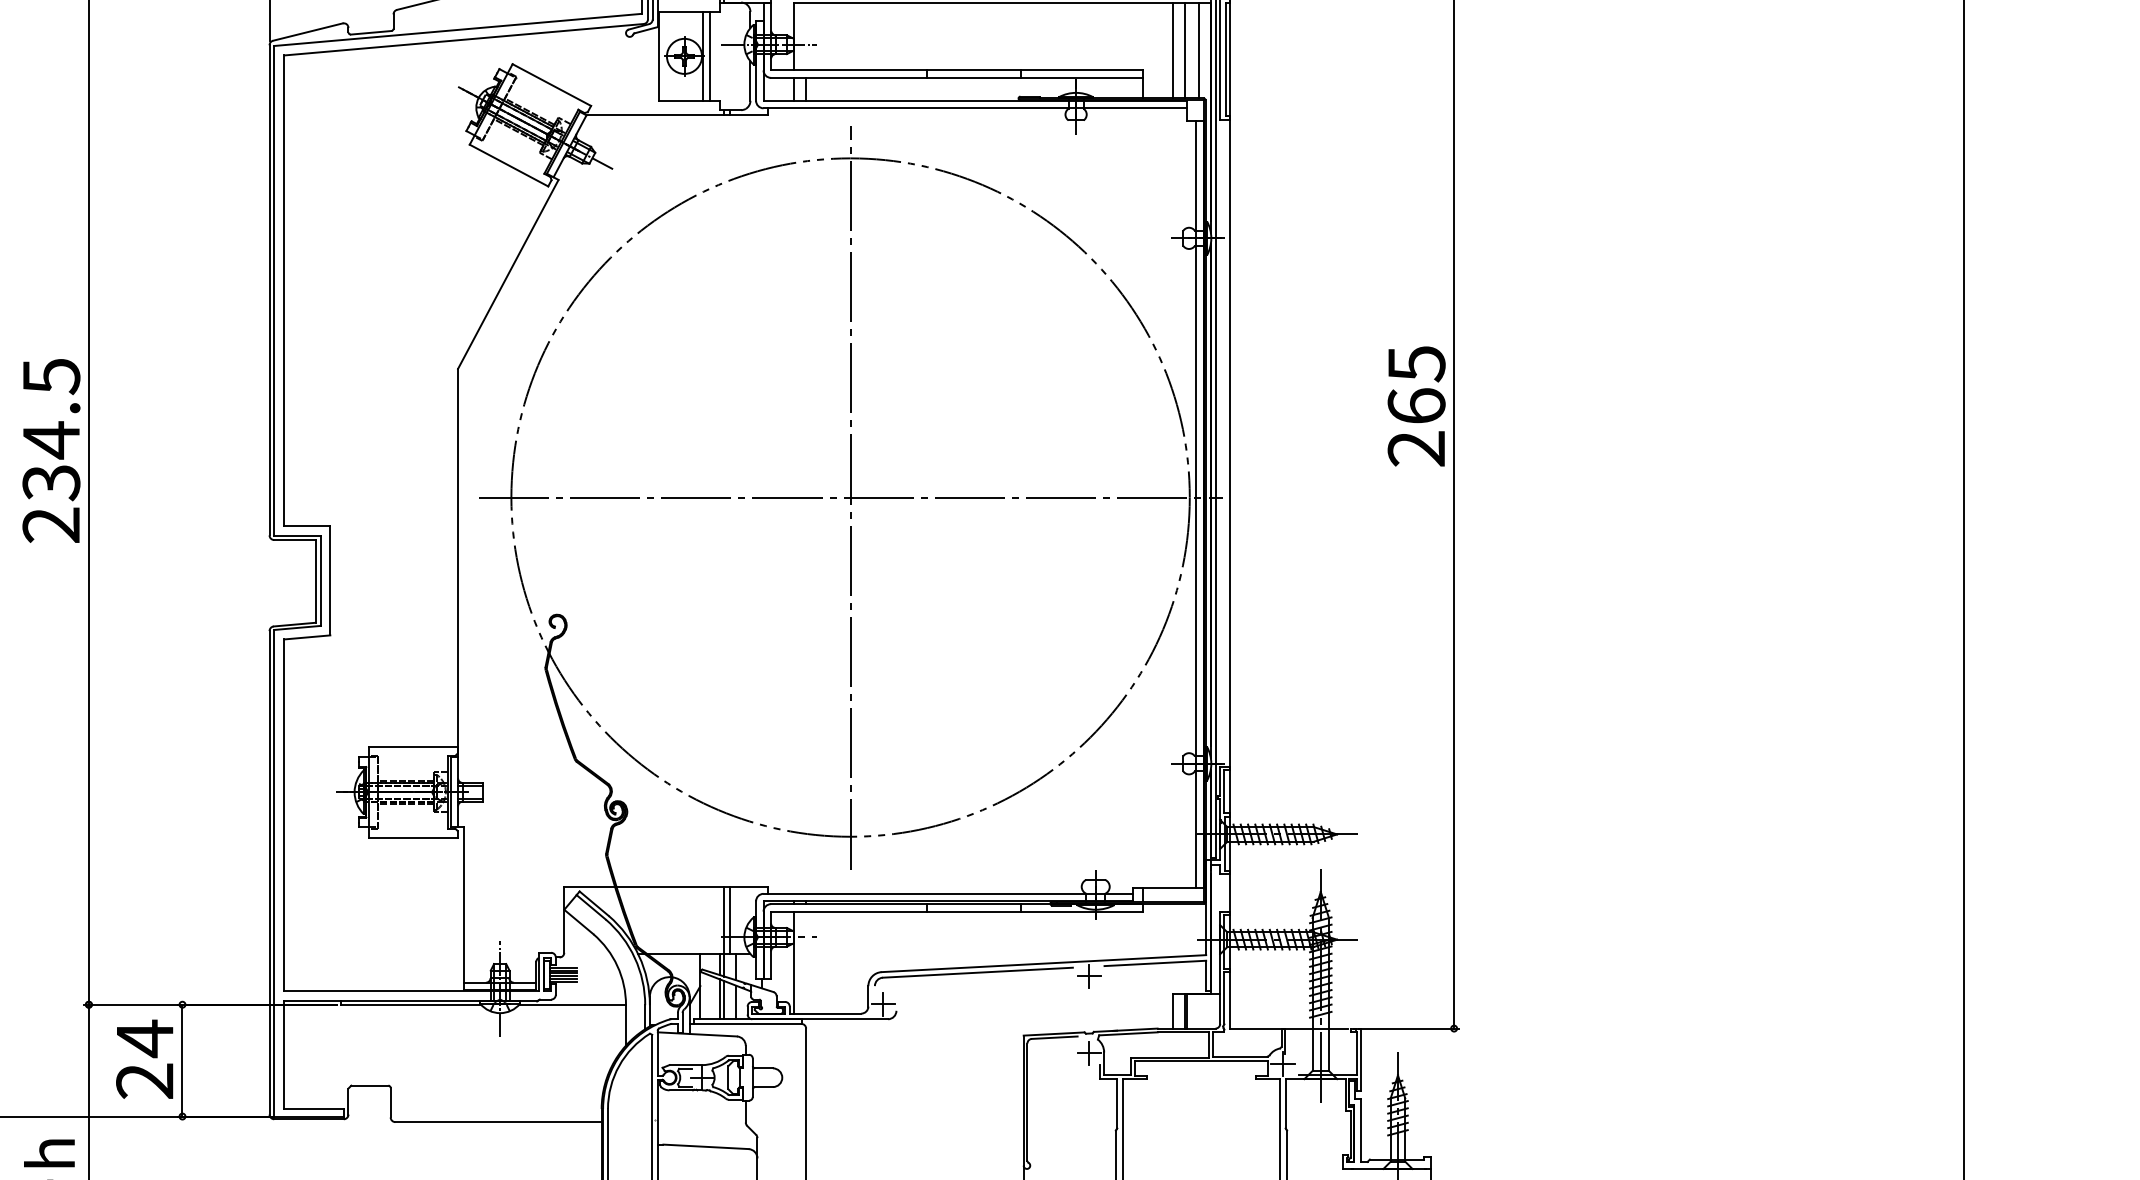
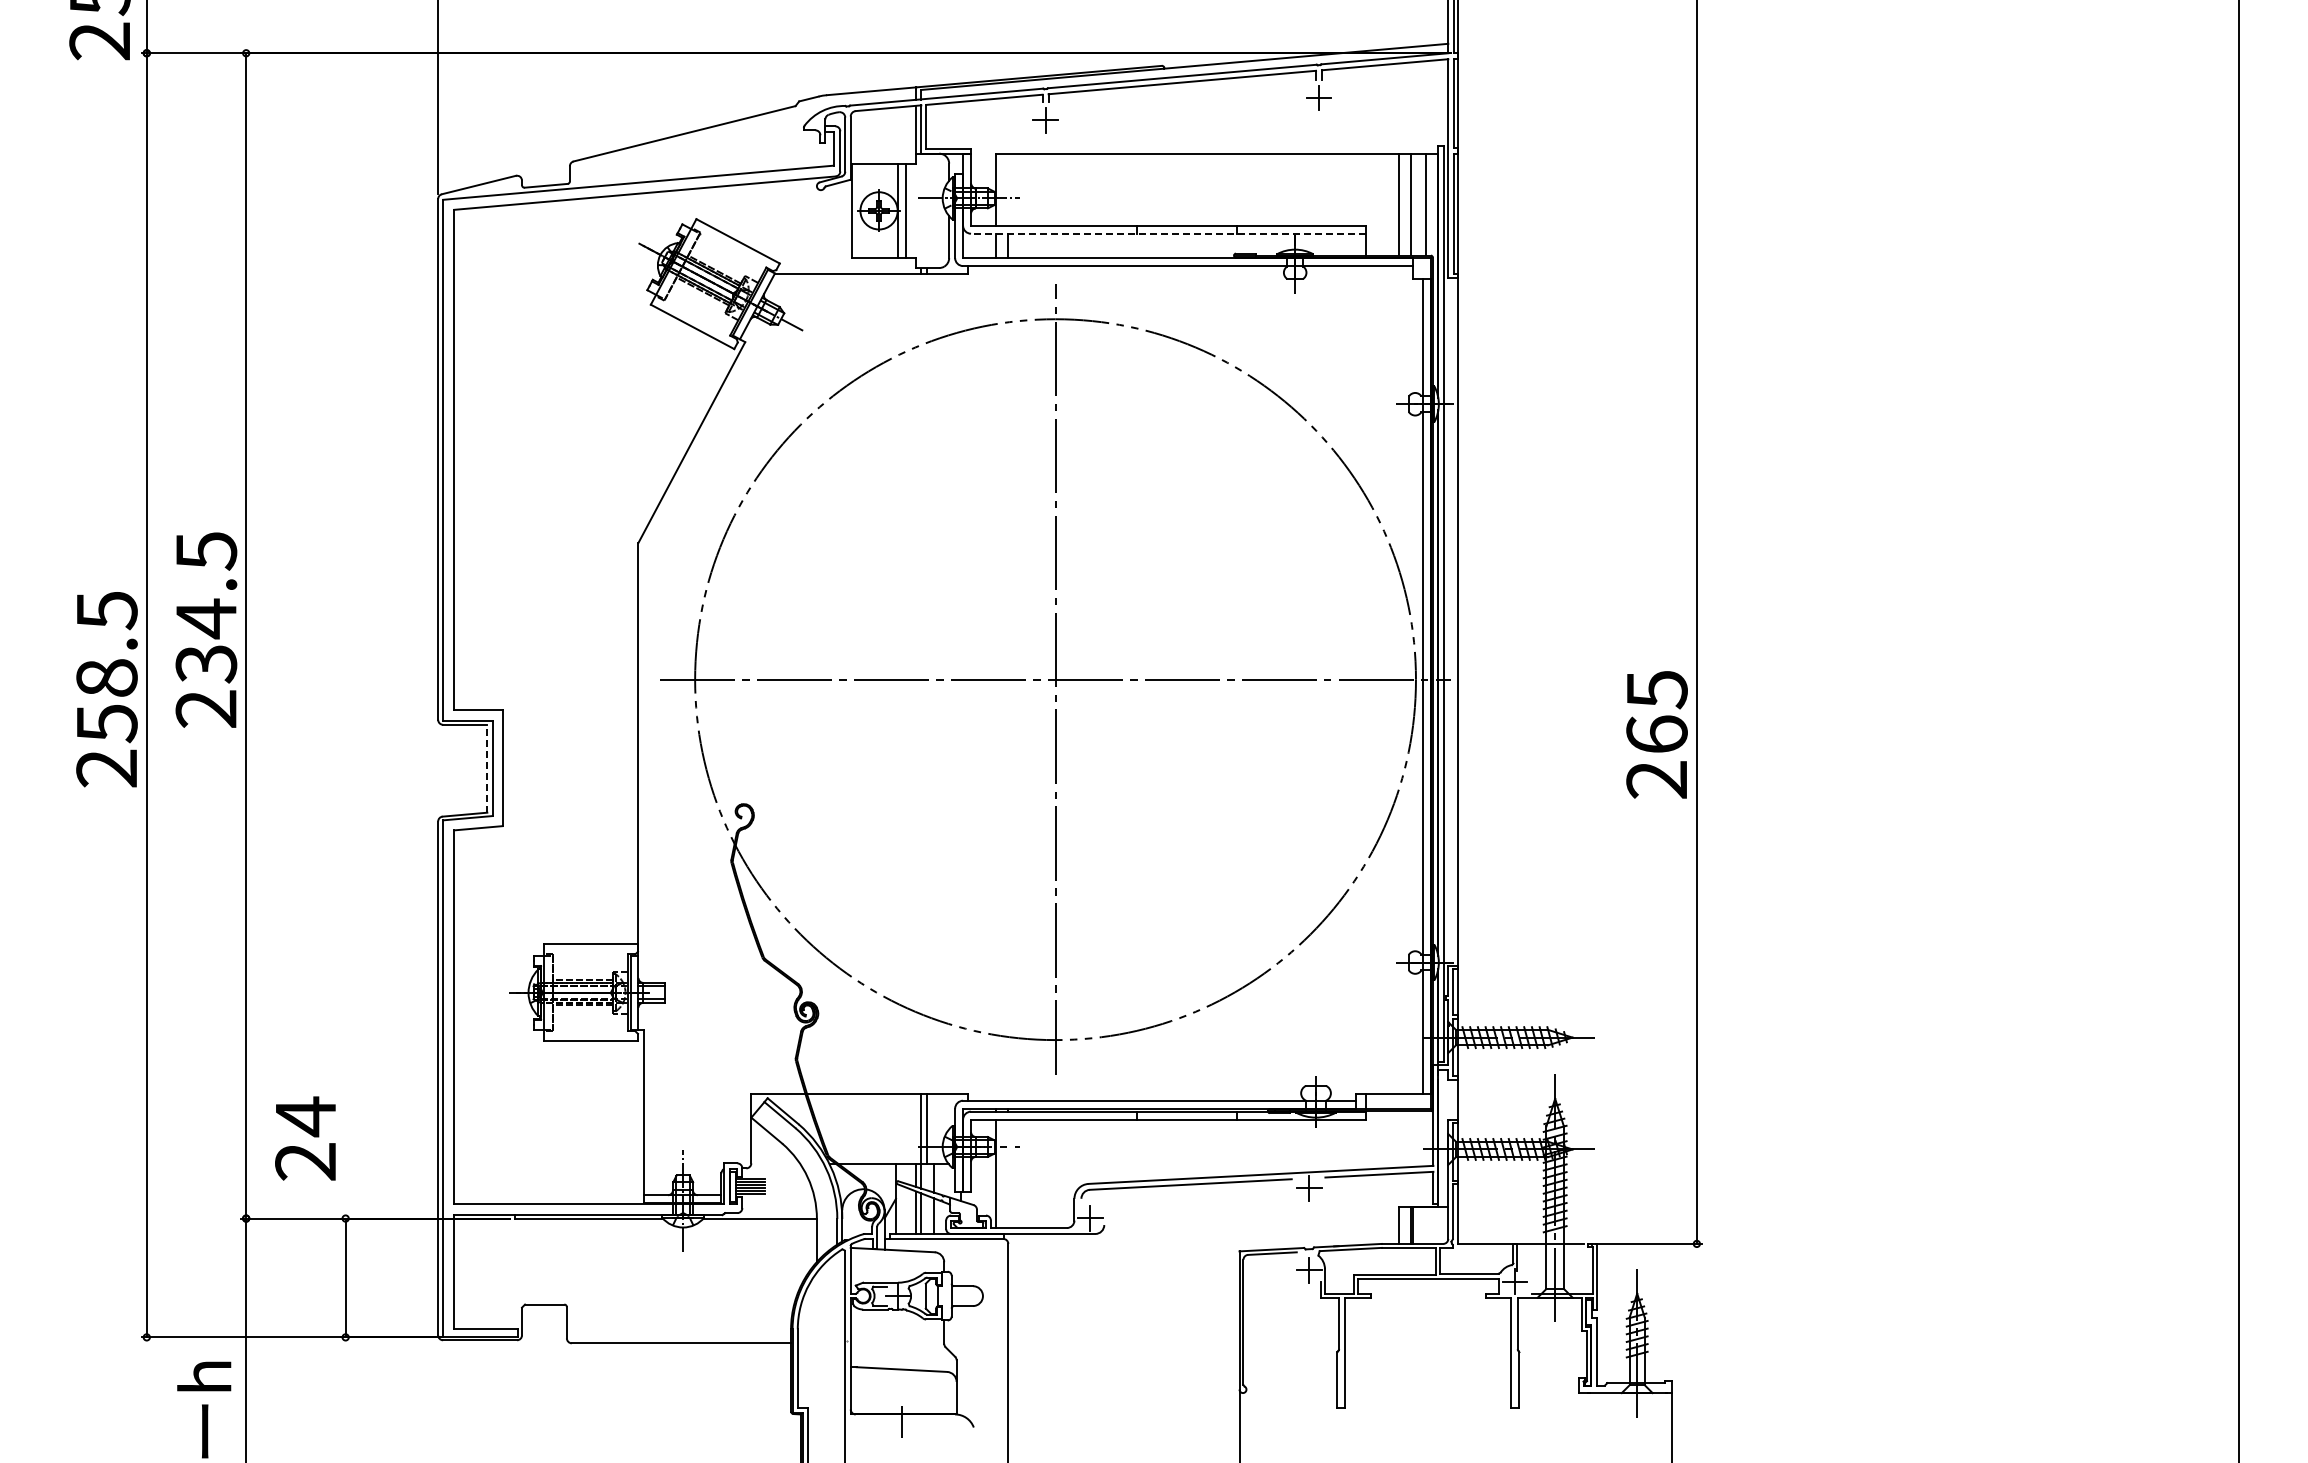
line: (955, 77) -> (1167, 233), solid -> dashed
text: (1416, 406) -> (1656, 734), moved
line: (315, 581) -> (487, 768), solid -> dashed
text: (144, 1059) -> (305, 1138), moved

